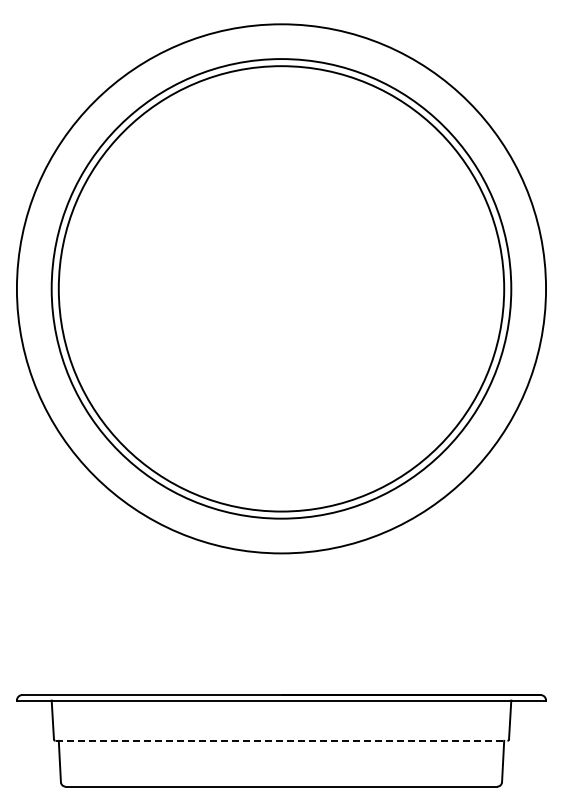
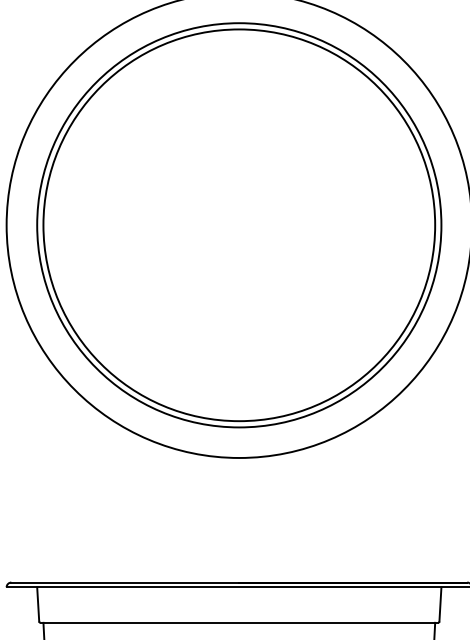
line: (281, 740) -> (239, 622), dashed -> solid

